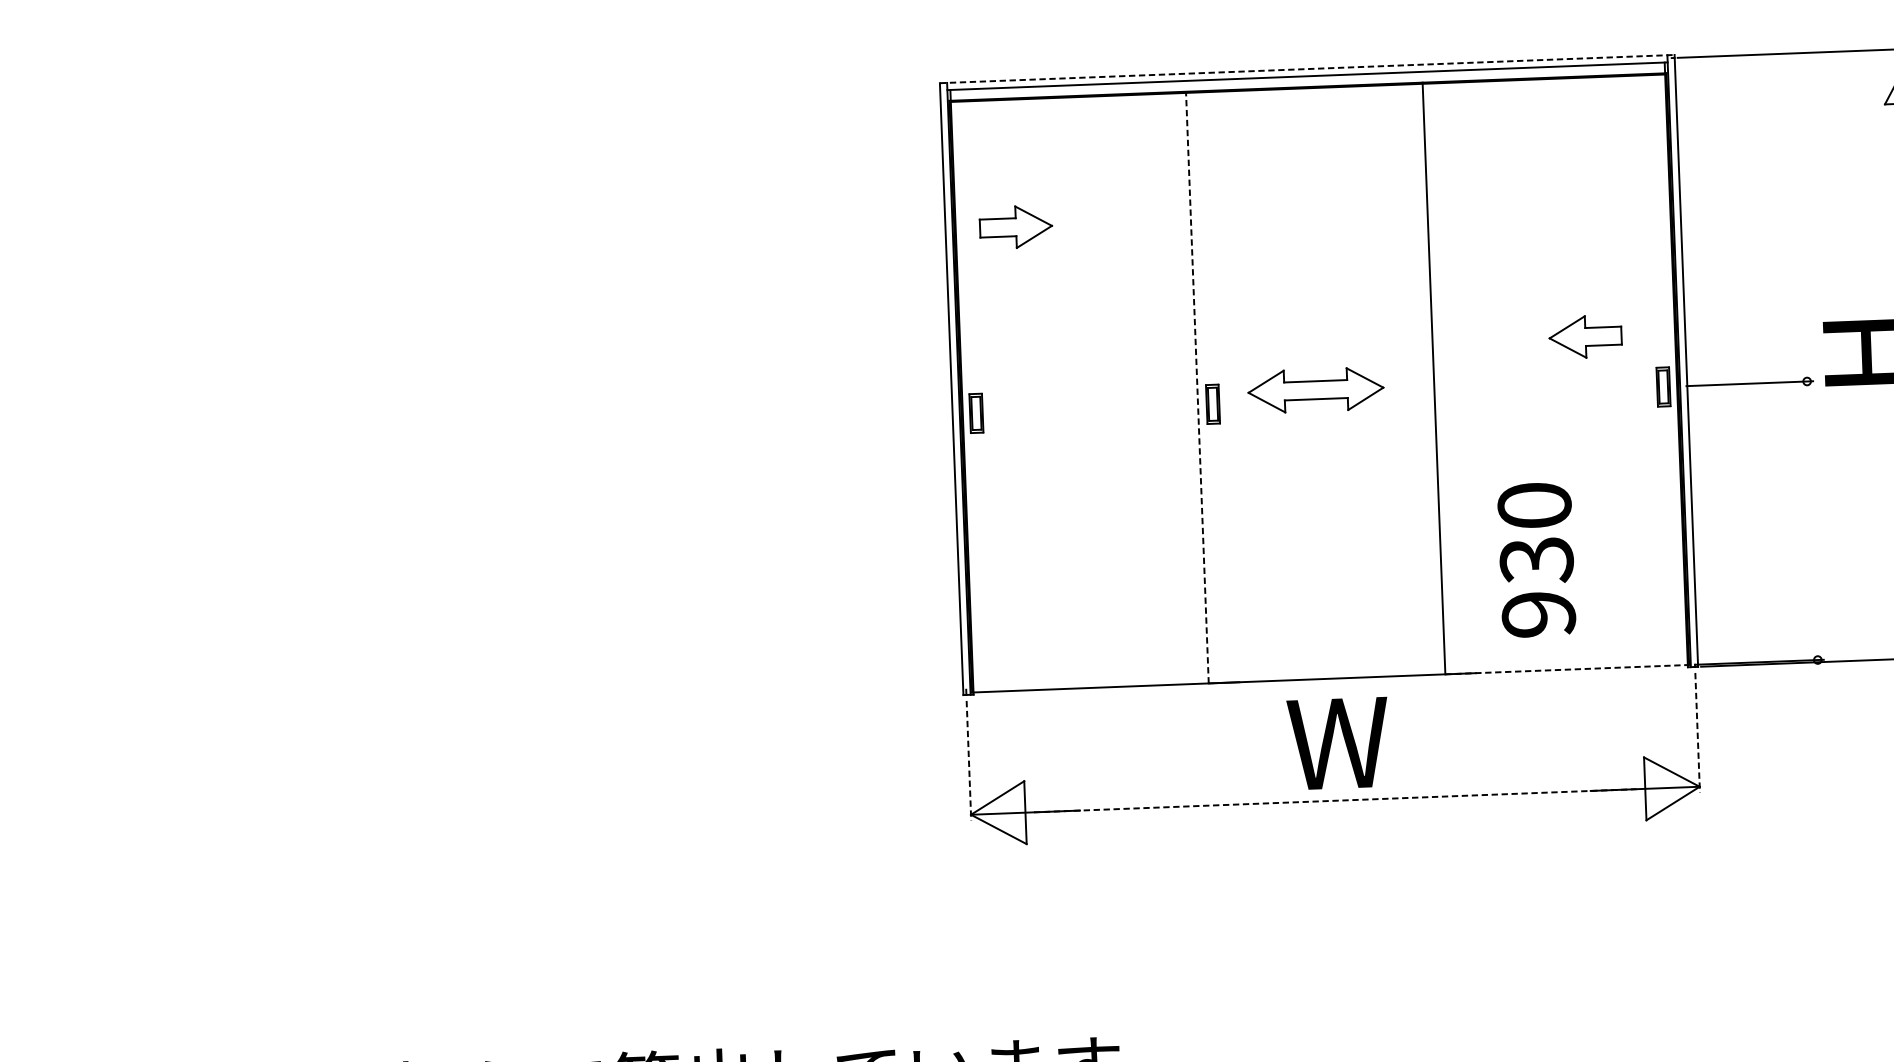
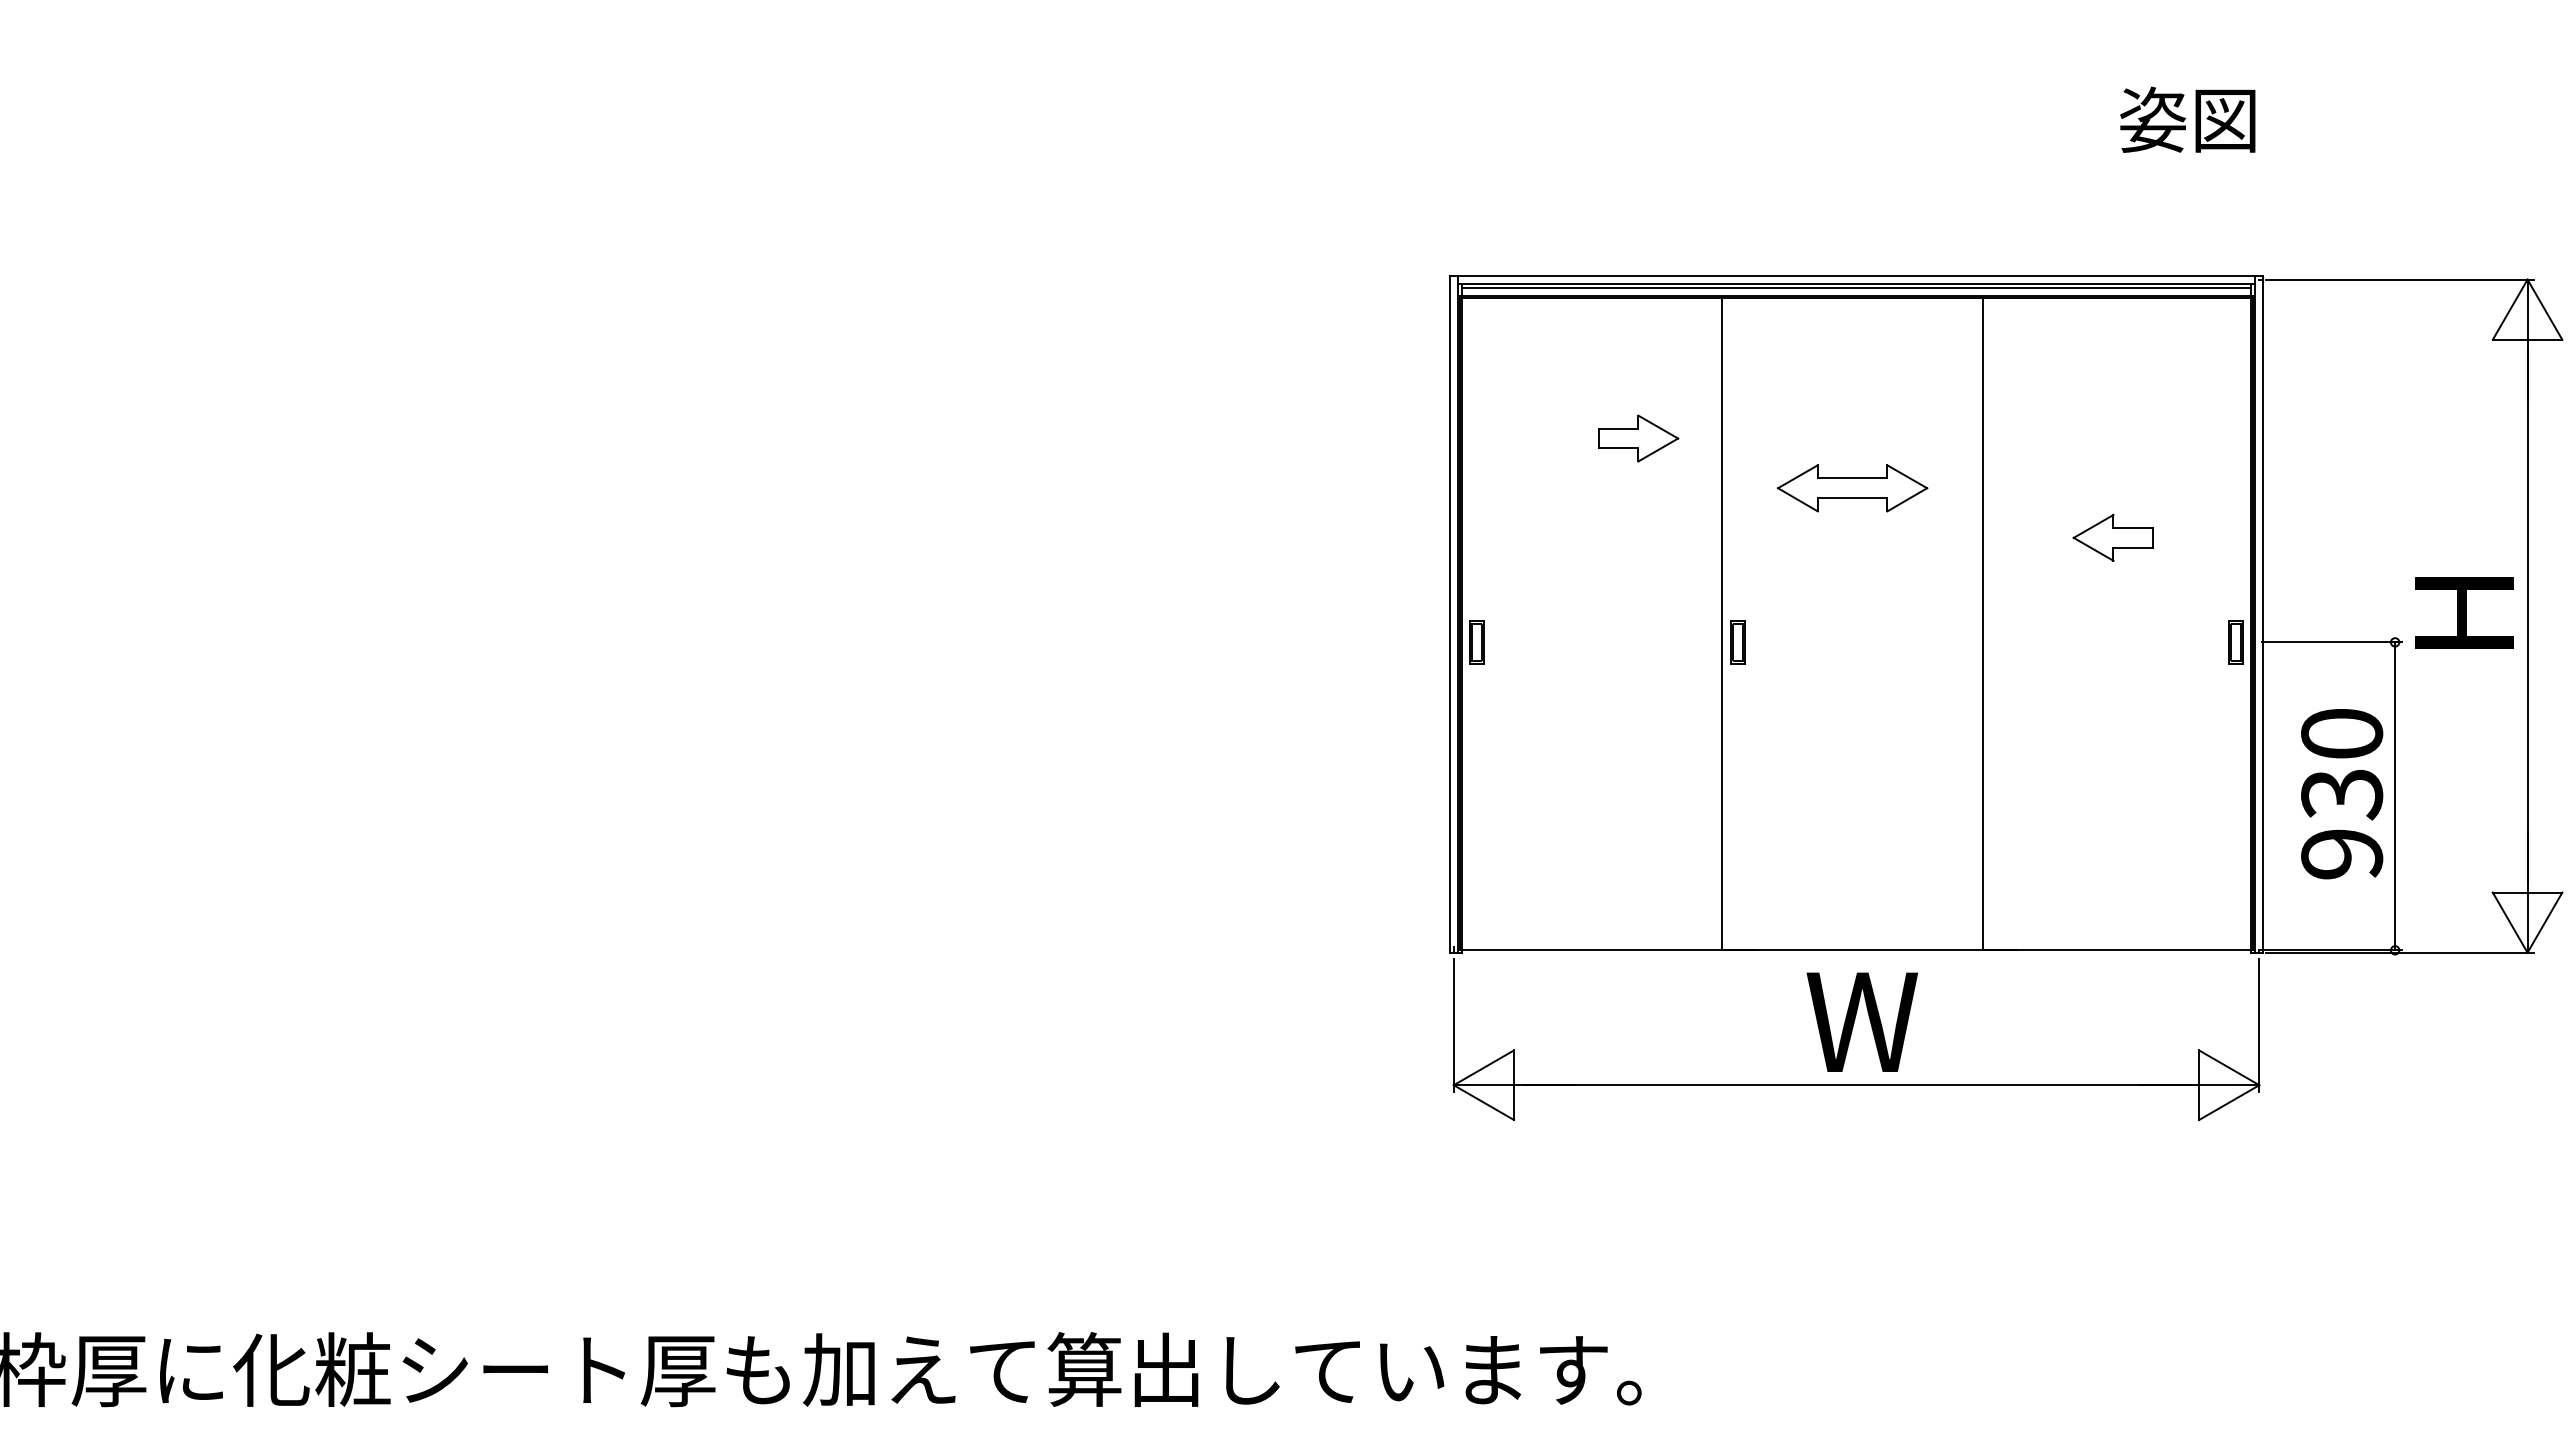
line: (1308, 69) -> (1857, 276), dashed -> solid
line: (1307, 79) -> (1856, 287), added
part: (1016, 227) -> (1638, 438), moved
part: (1584, 336) -> (2112, 537), moved
line: (1197, 386) -> (1721, 622), dashed -> solid
part: (1315, 390) -> (1852, 488), moved
line: (1812, 520) -> (2395, 796), added
text: (1537, 560) -> (2342, 794), moved
line: (1567, 669) -> (2118, 950), dashed -> solid
line: (1697, 733) -> (2259, 1026), dashed -> solid
line: (968, 761) -> (1453, 1026), dashed -> solid
line: (1336, 800) -> (1857, 1085), dashed -> solid

